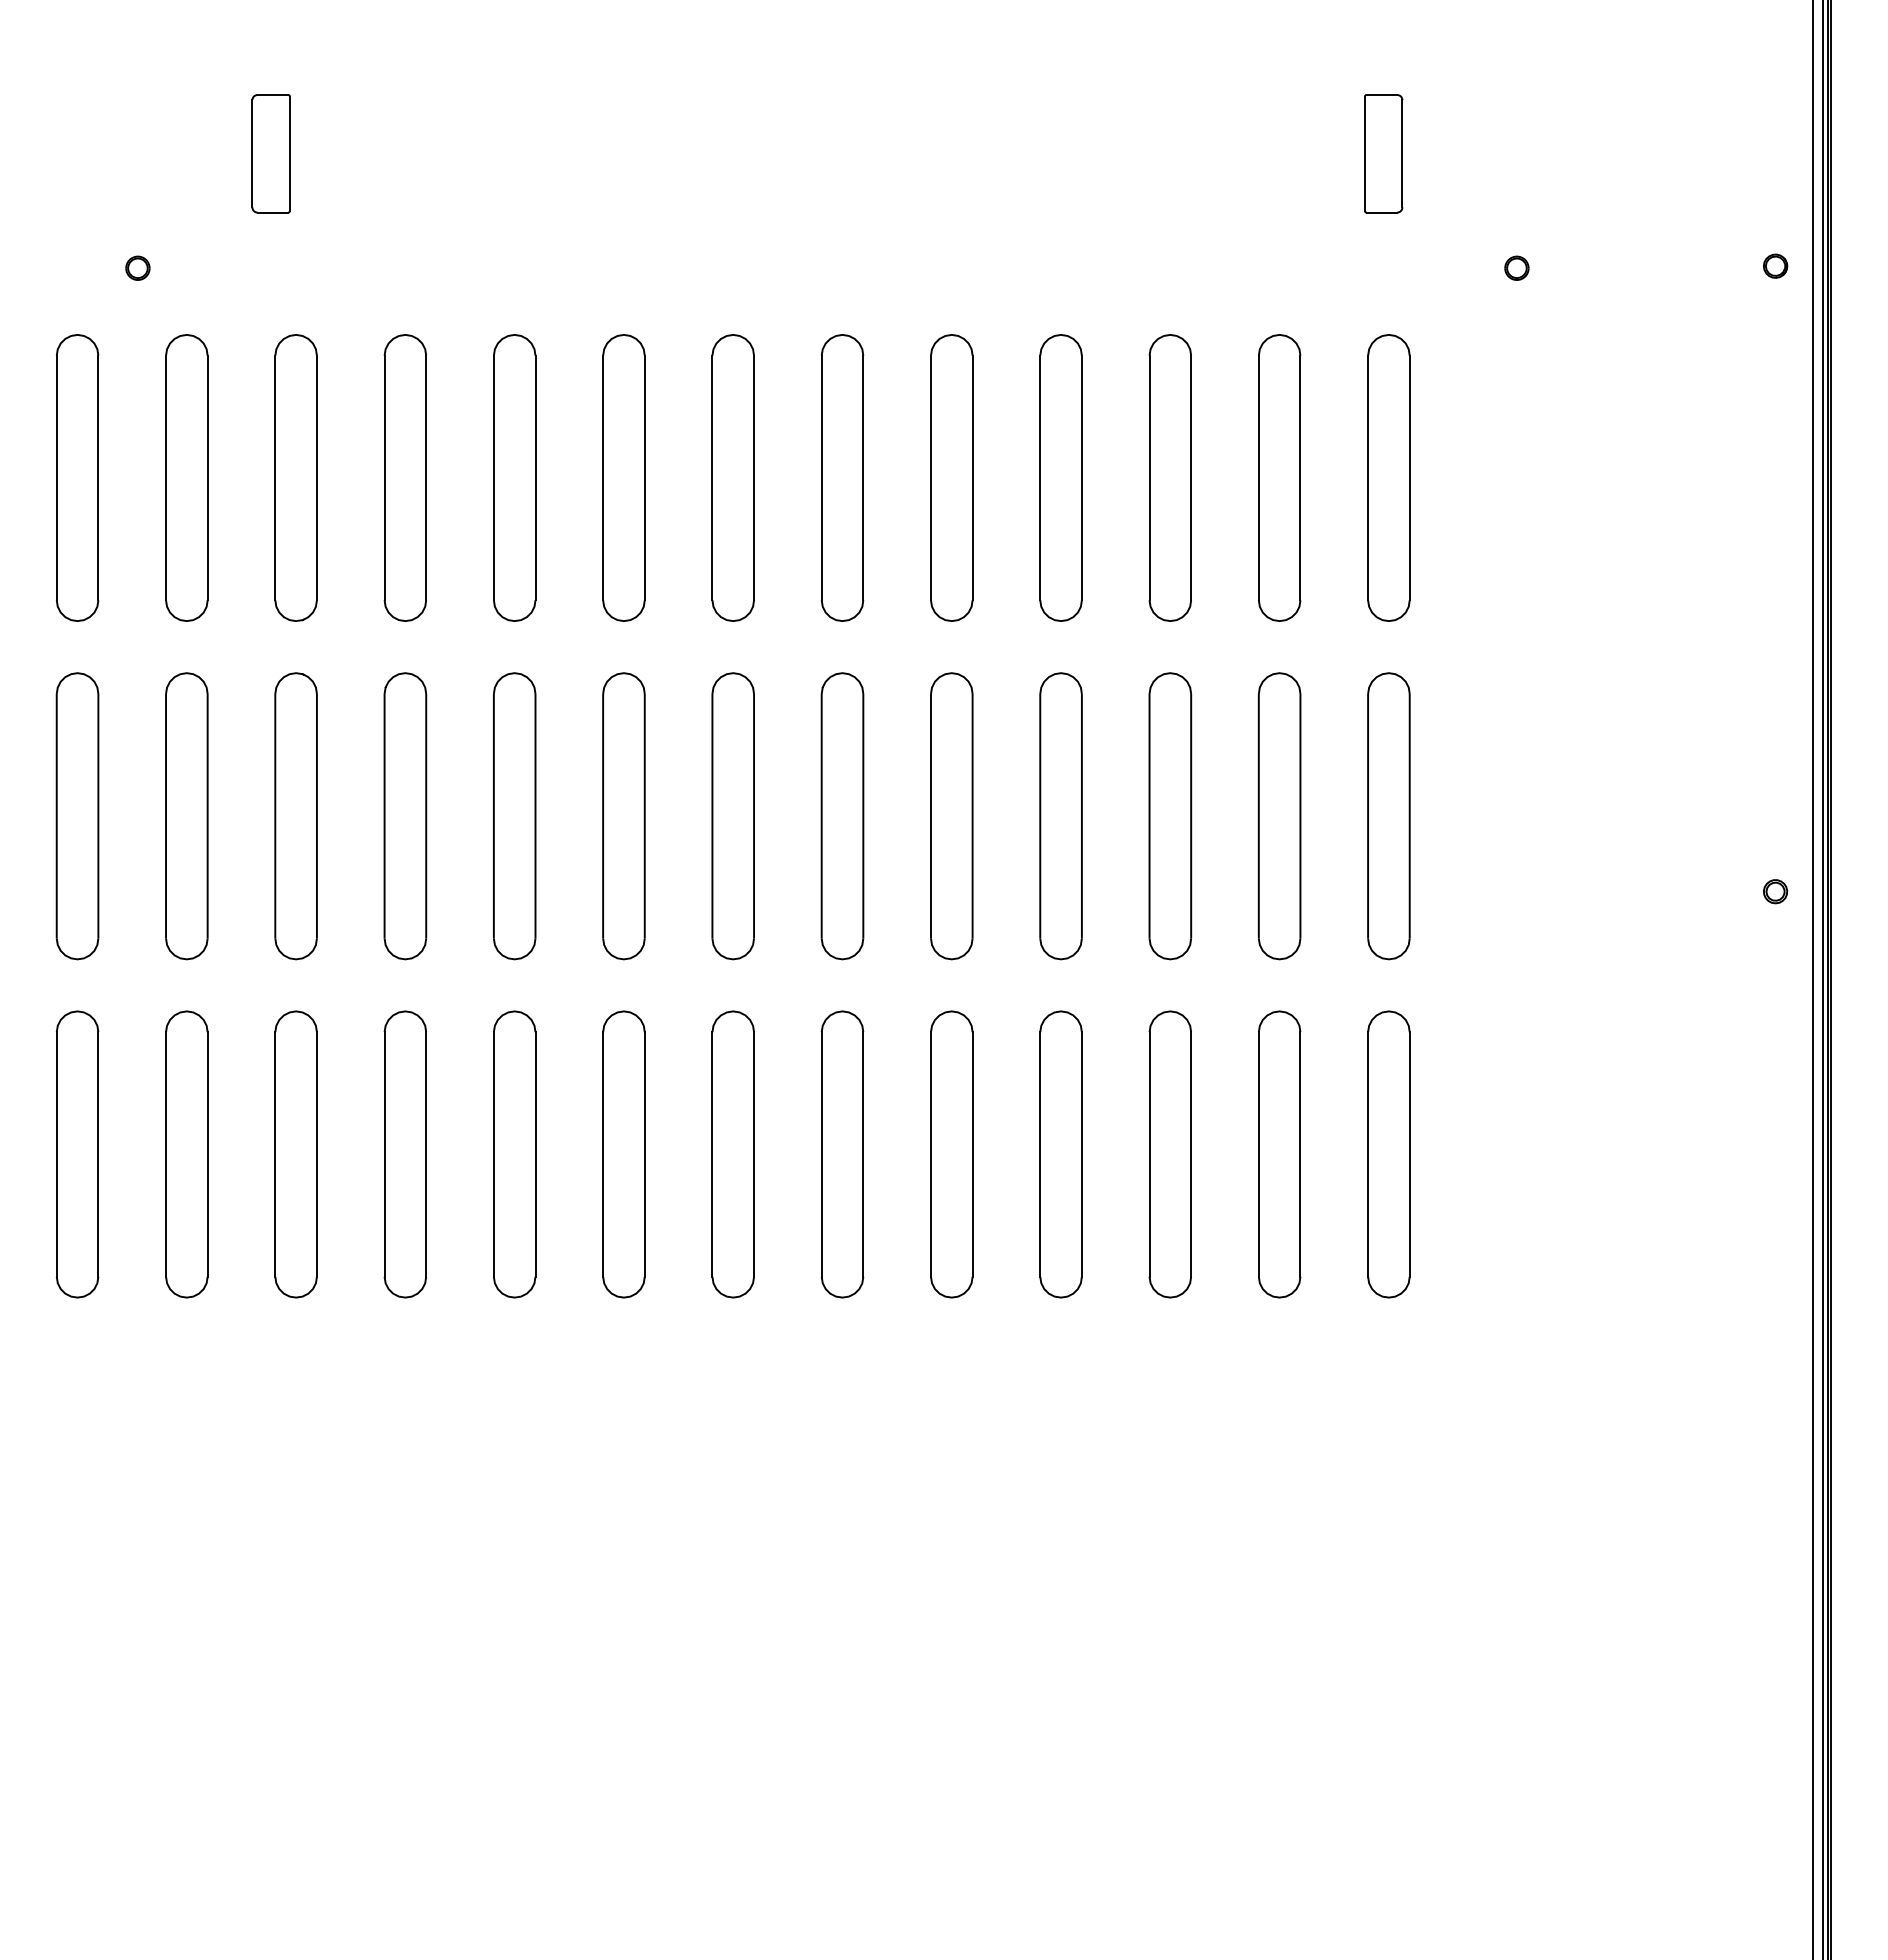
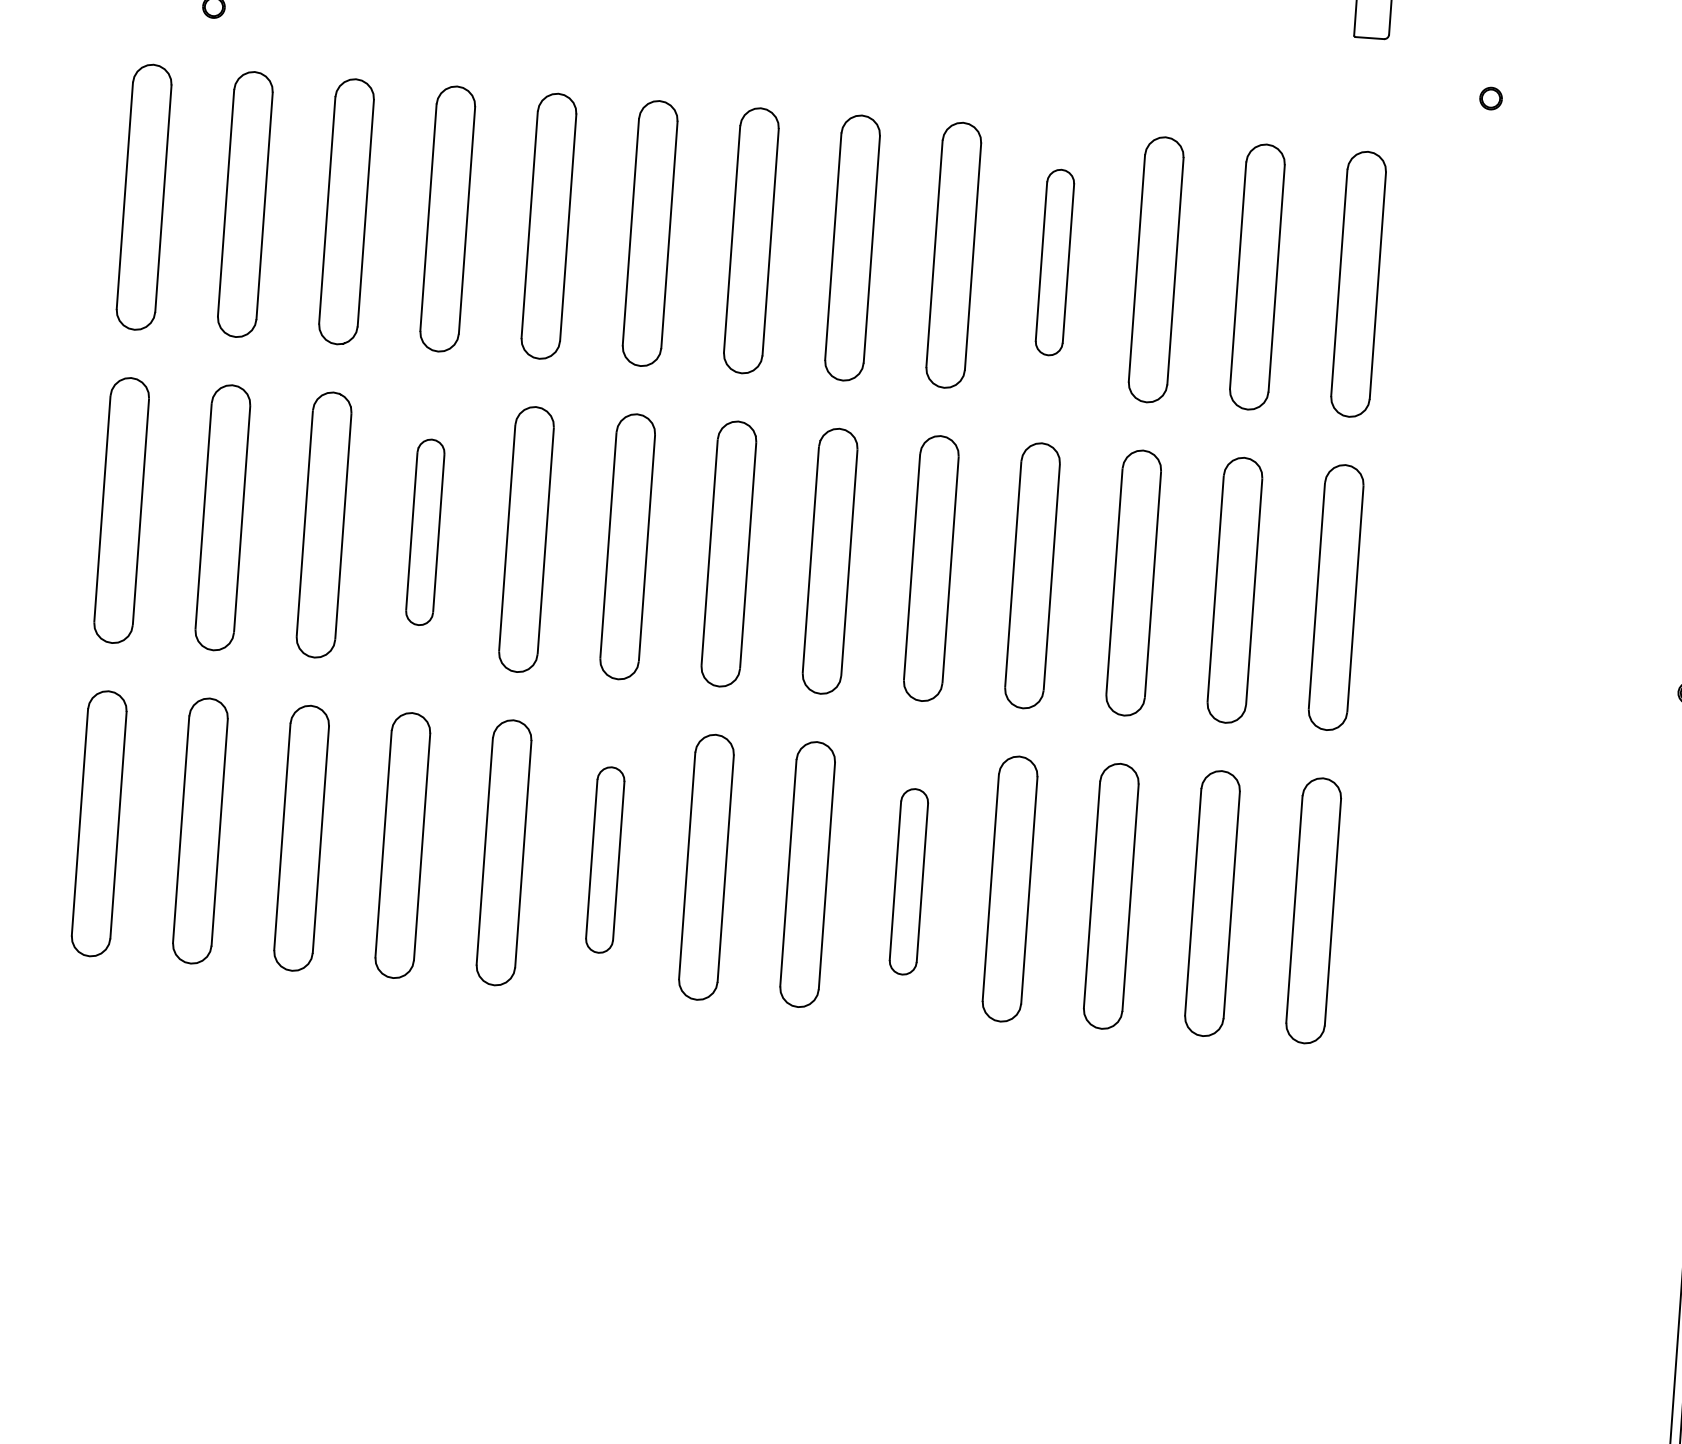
part: (1060, 477) -> (1054, 262), size x0.7
part: (405, 816) -> (425, 532), size x0.7
part: (623, 1154) -> (604, 860), size x0.7
part: (951, 1154) -> (908, 881), size x0.7

